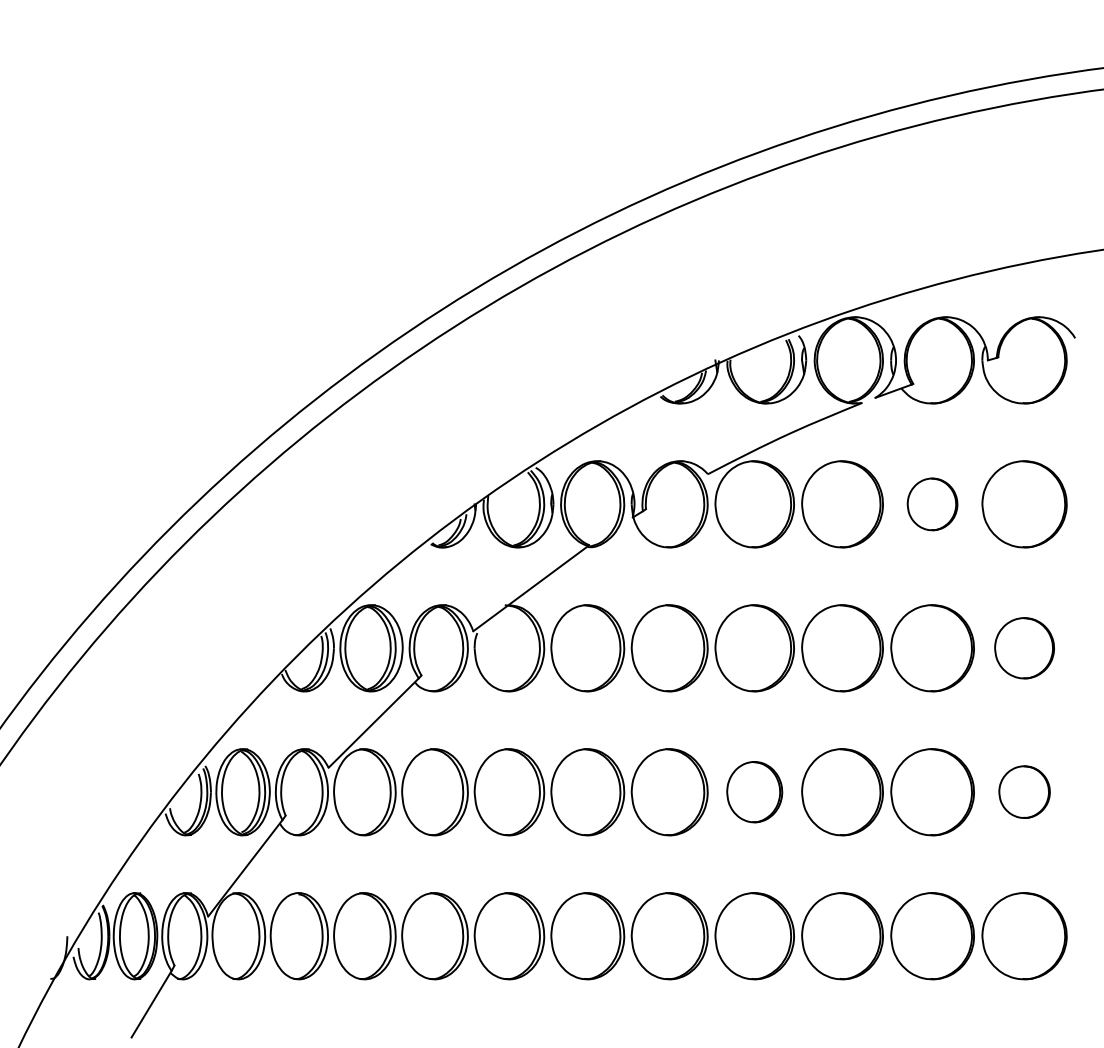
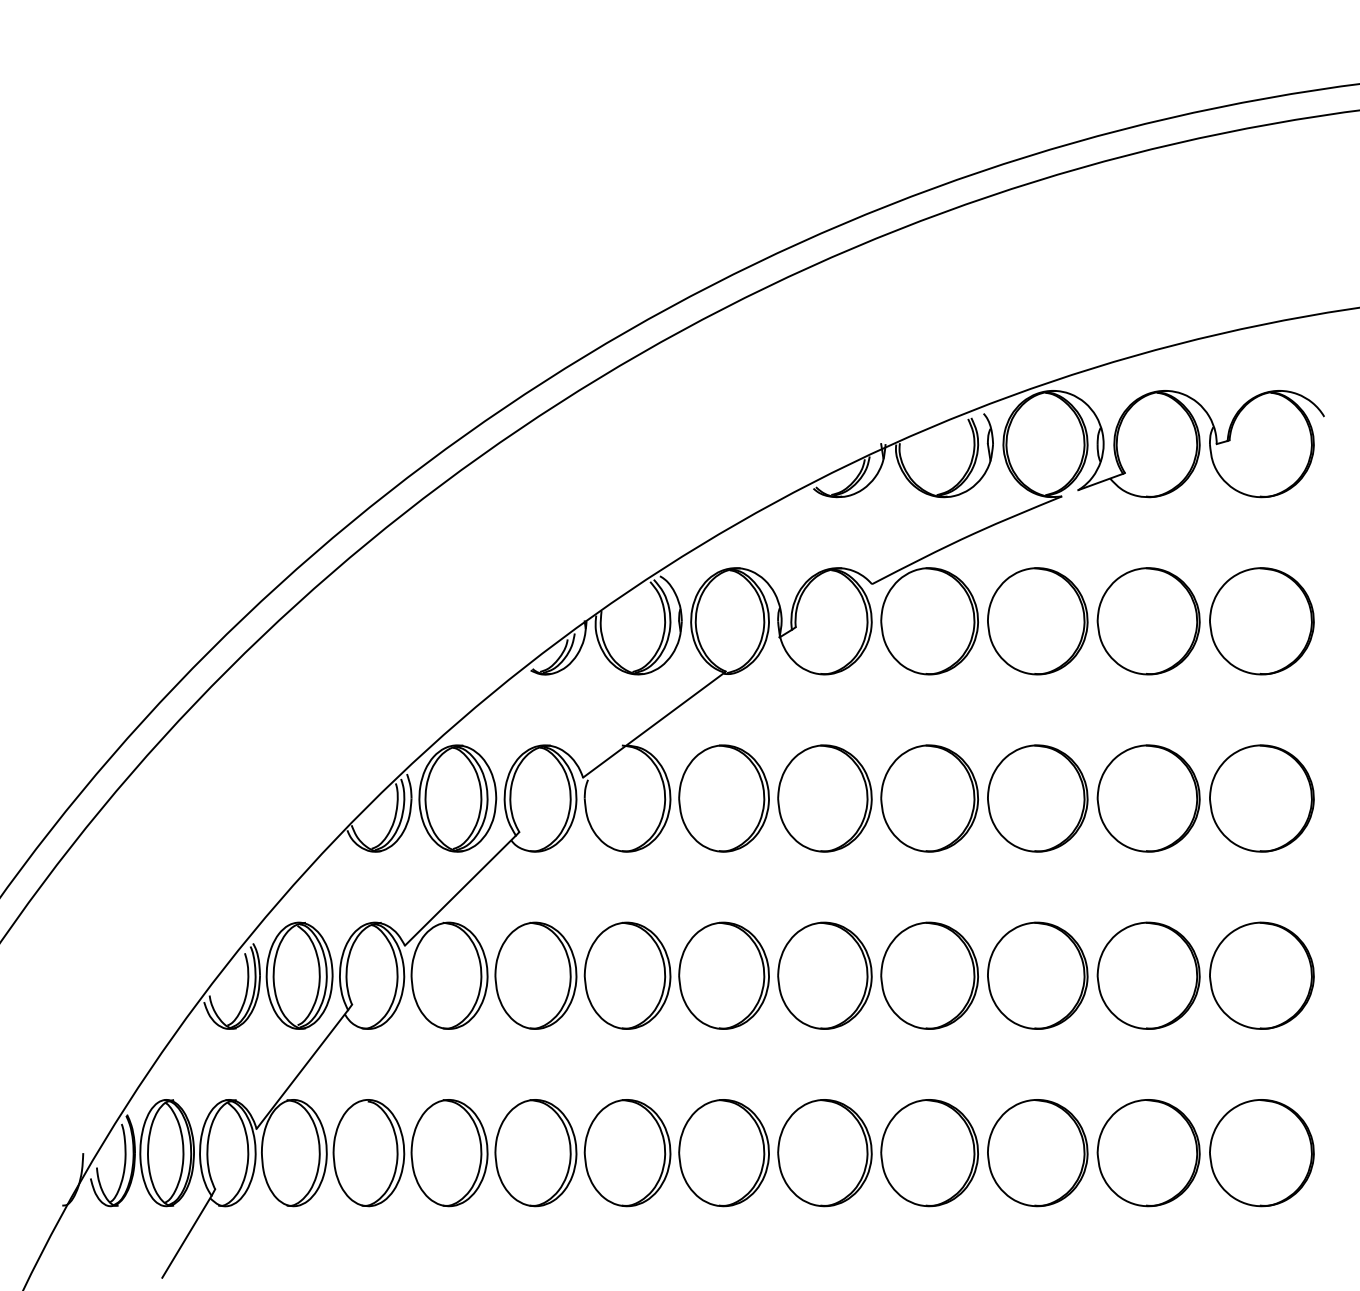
part: (932, 504) -> (1148, 621), size x1.67
part: (1024, 648) -> (1261, 798), size x1.43
part: (754, 791) -> (929, 975), size x1.43
part: (1024, 791) -> (1261, 975), size x1.67

